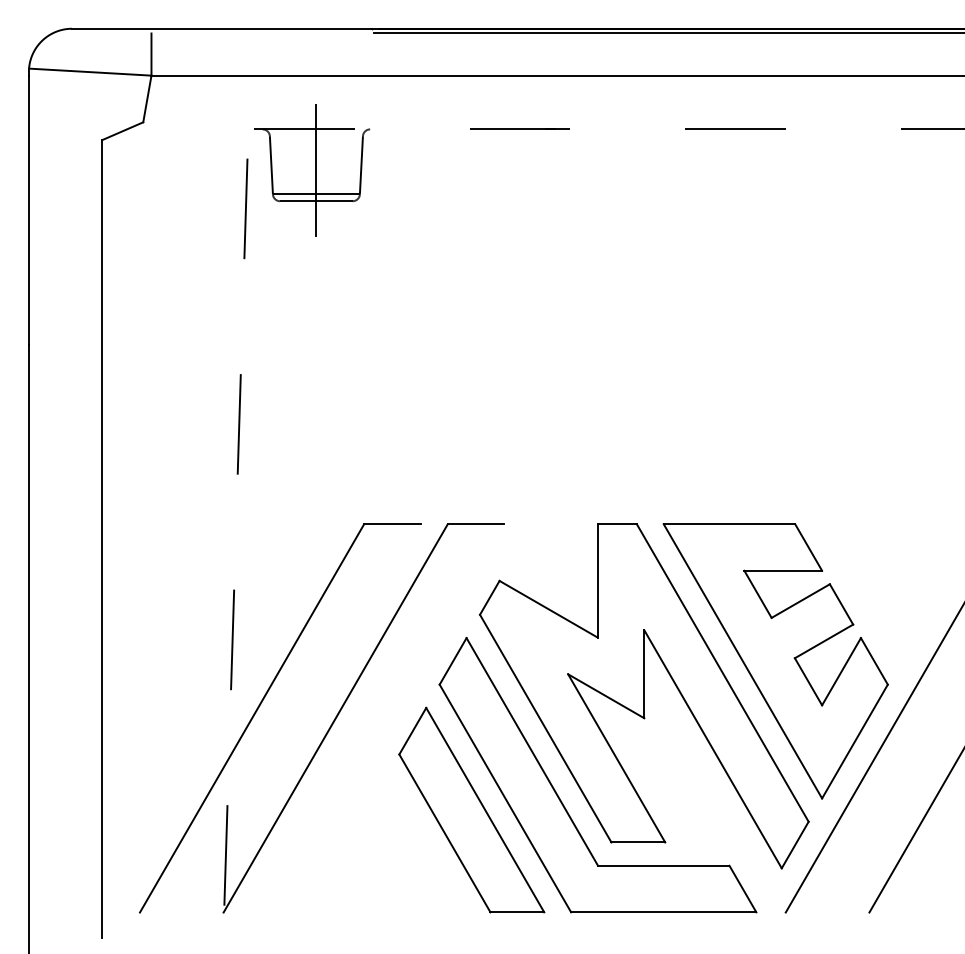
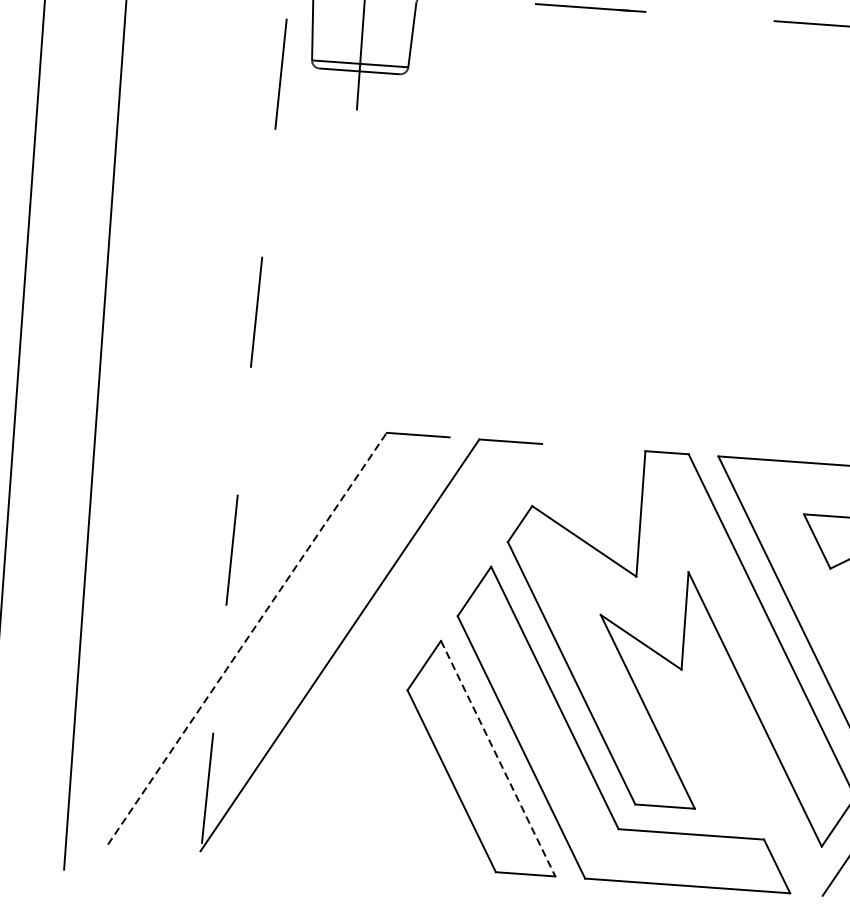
line: (252, 718) -> (247, 638), solid -> dashed
line: (485, 810) -> (498, 759), solid -> dashed

